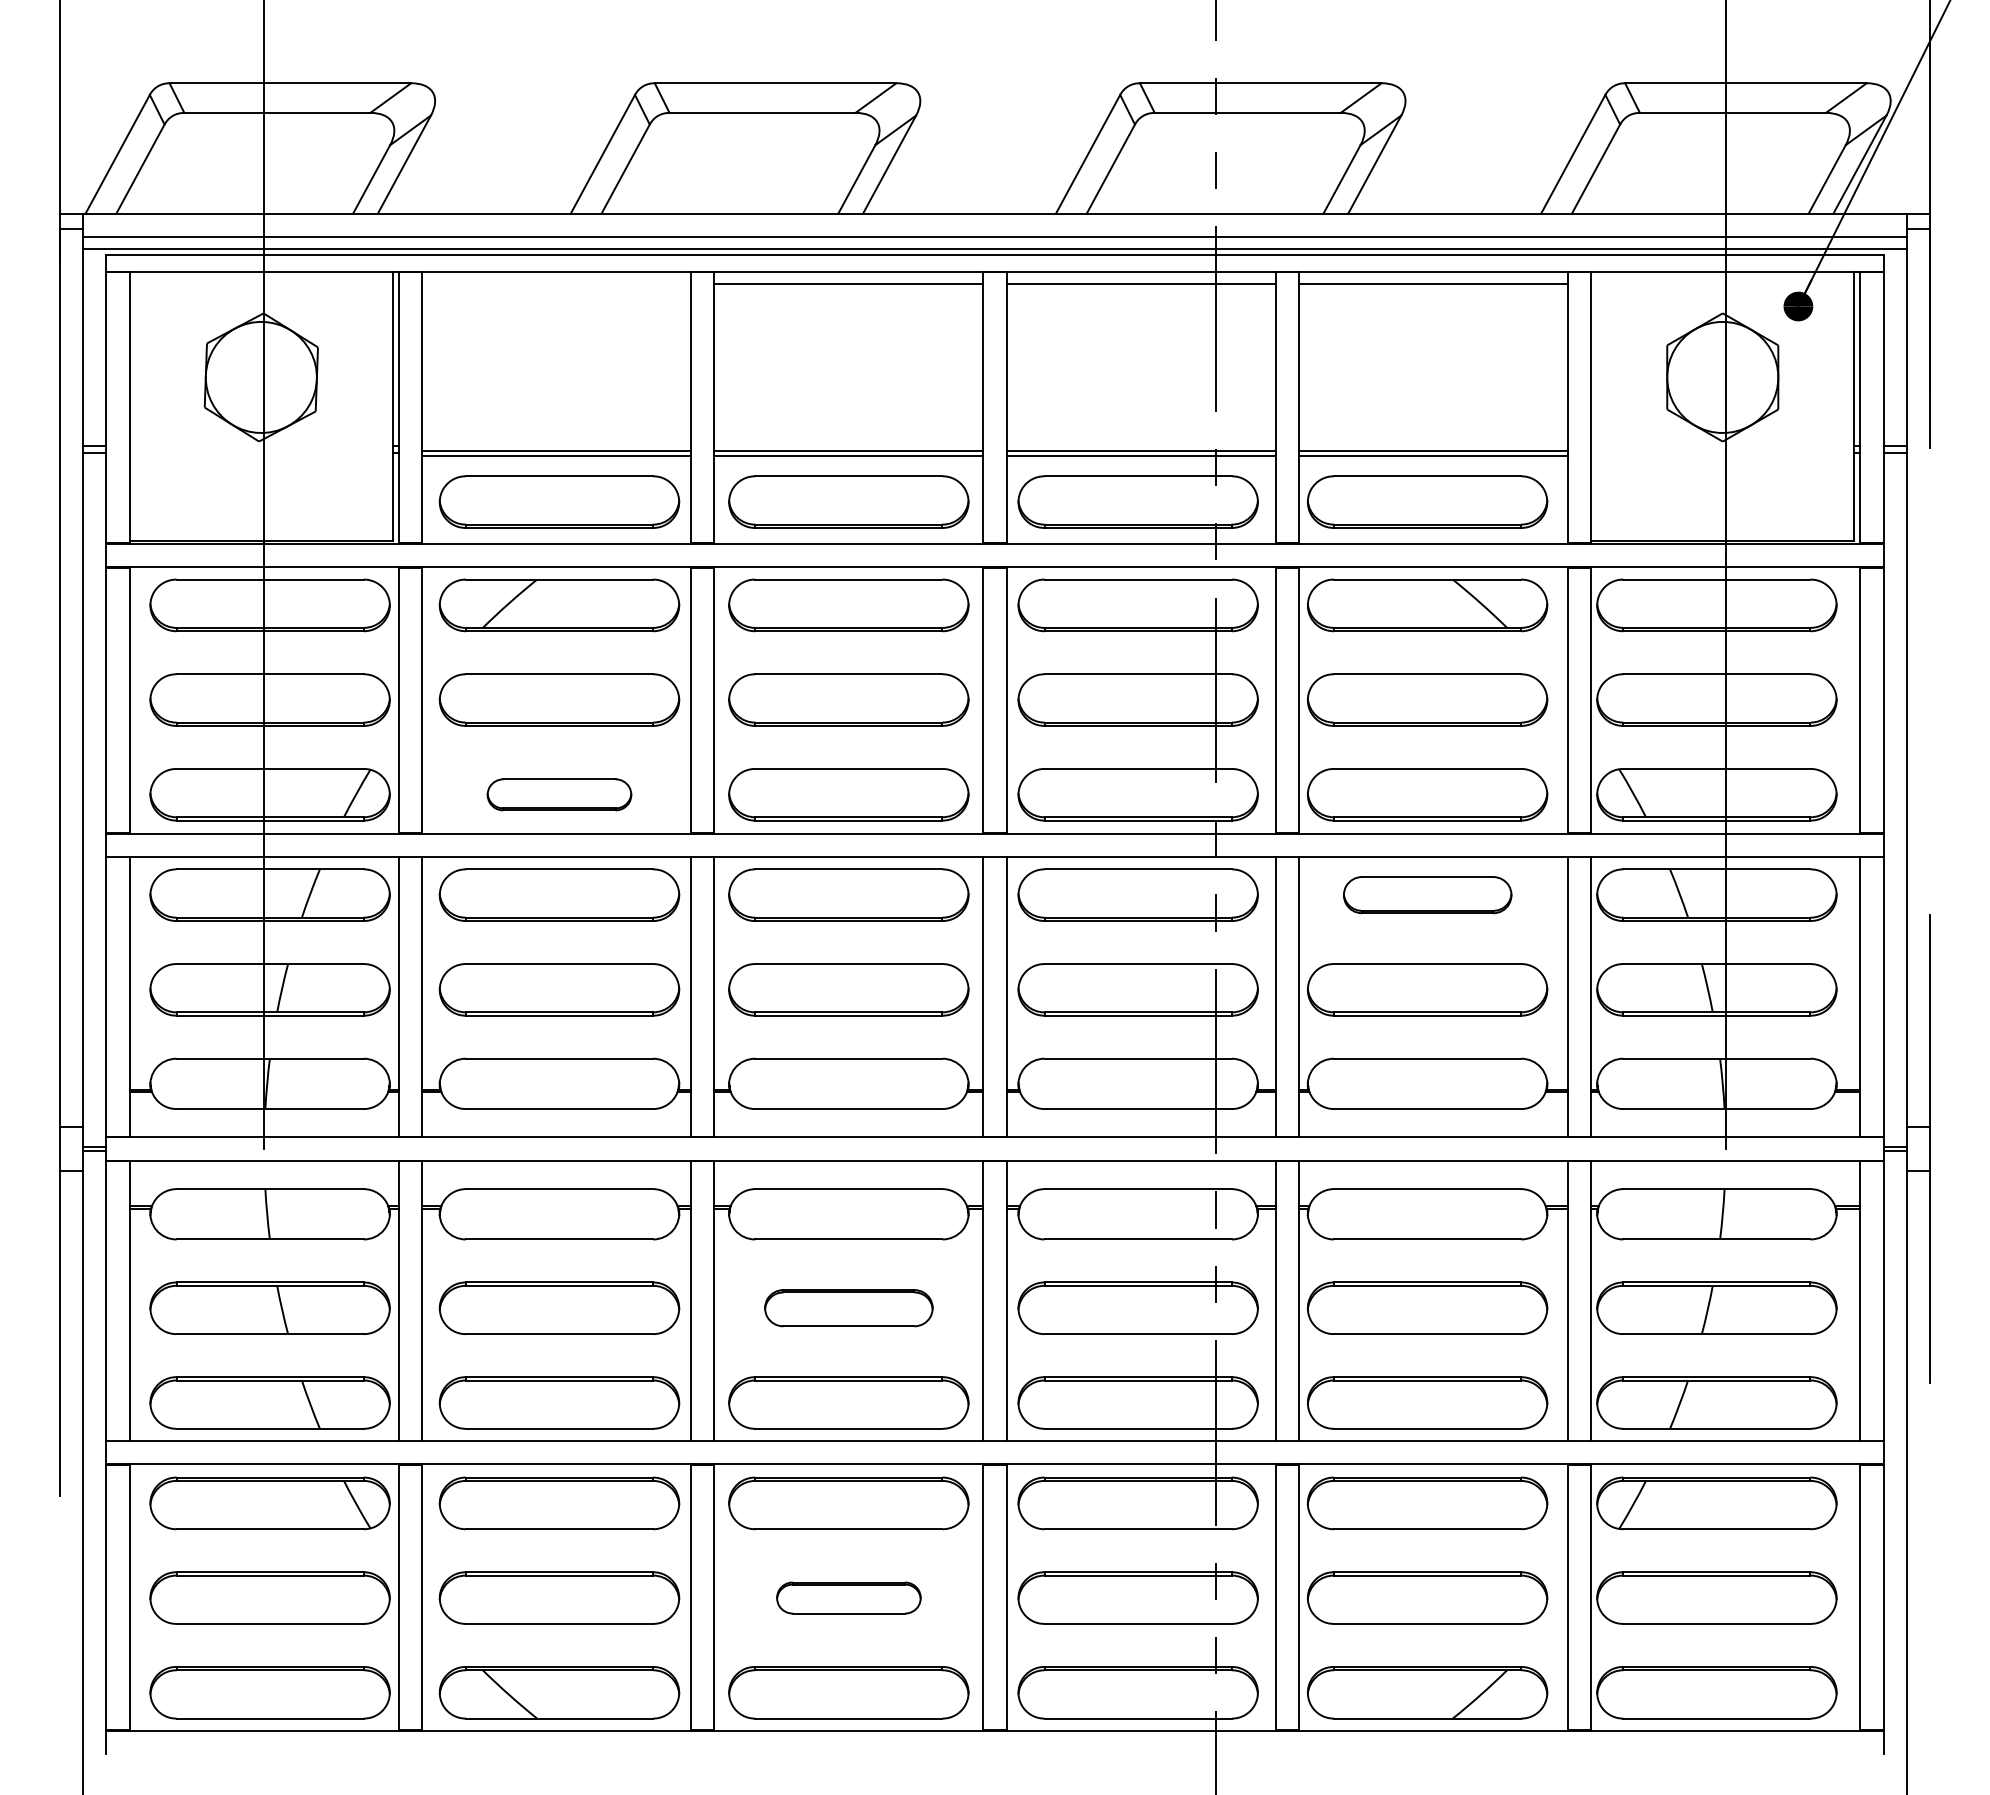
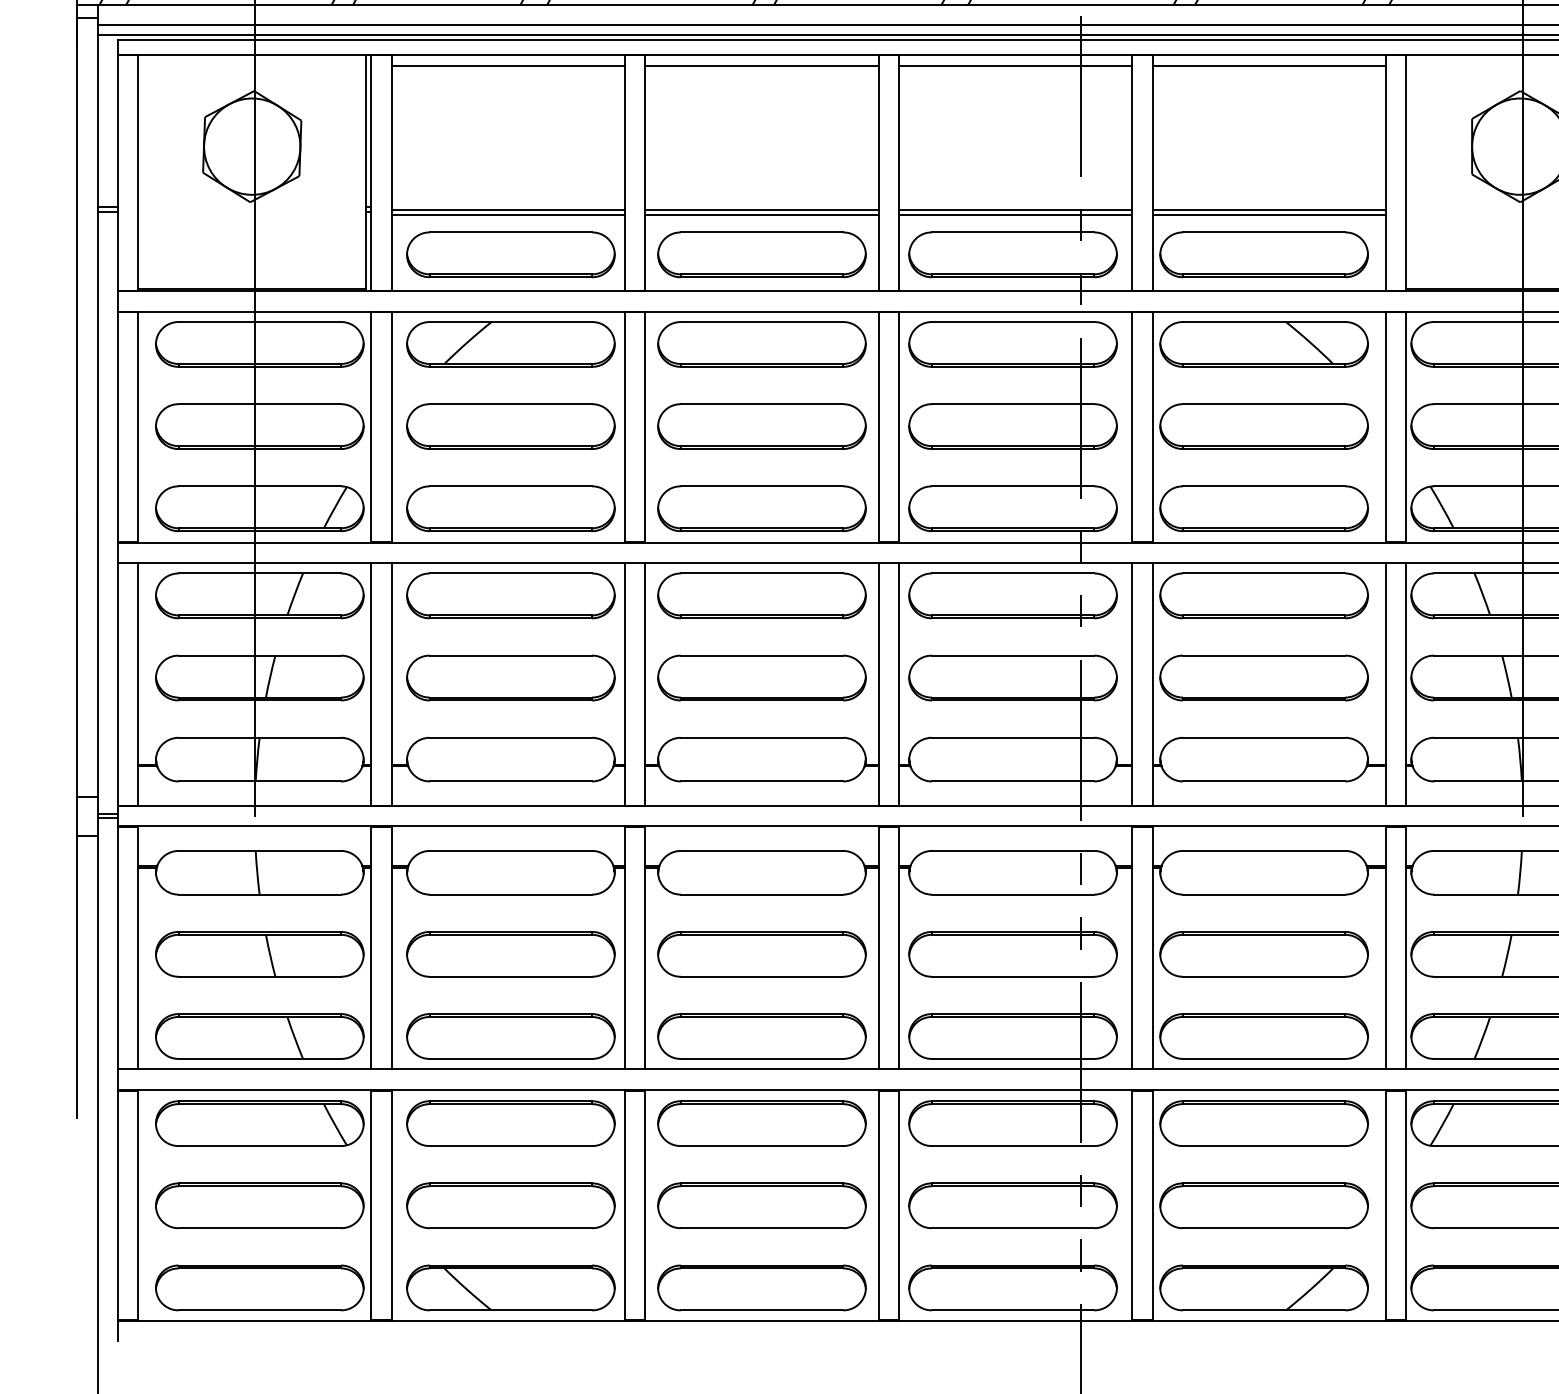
line: (556, 283) -> (508, 65), added
part: (559, 794) -> (510, 508), size x1.67
part: (1427, 894) -> (1264, 595), size x1.43
part: (848, 1307) -> (761, 953), size x1.43
part: (848, 1597) -> (761, 1205), size x1.67

